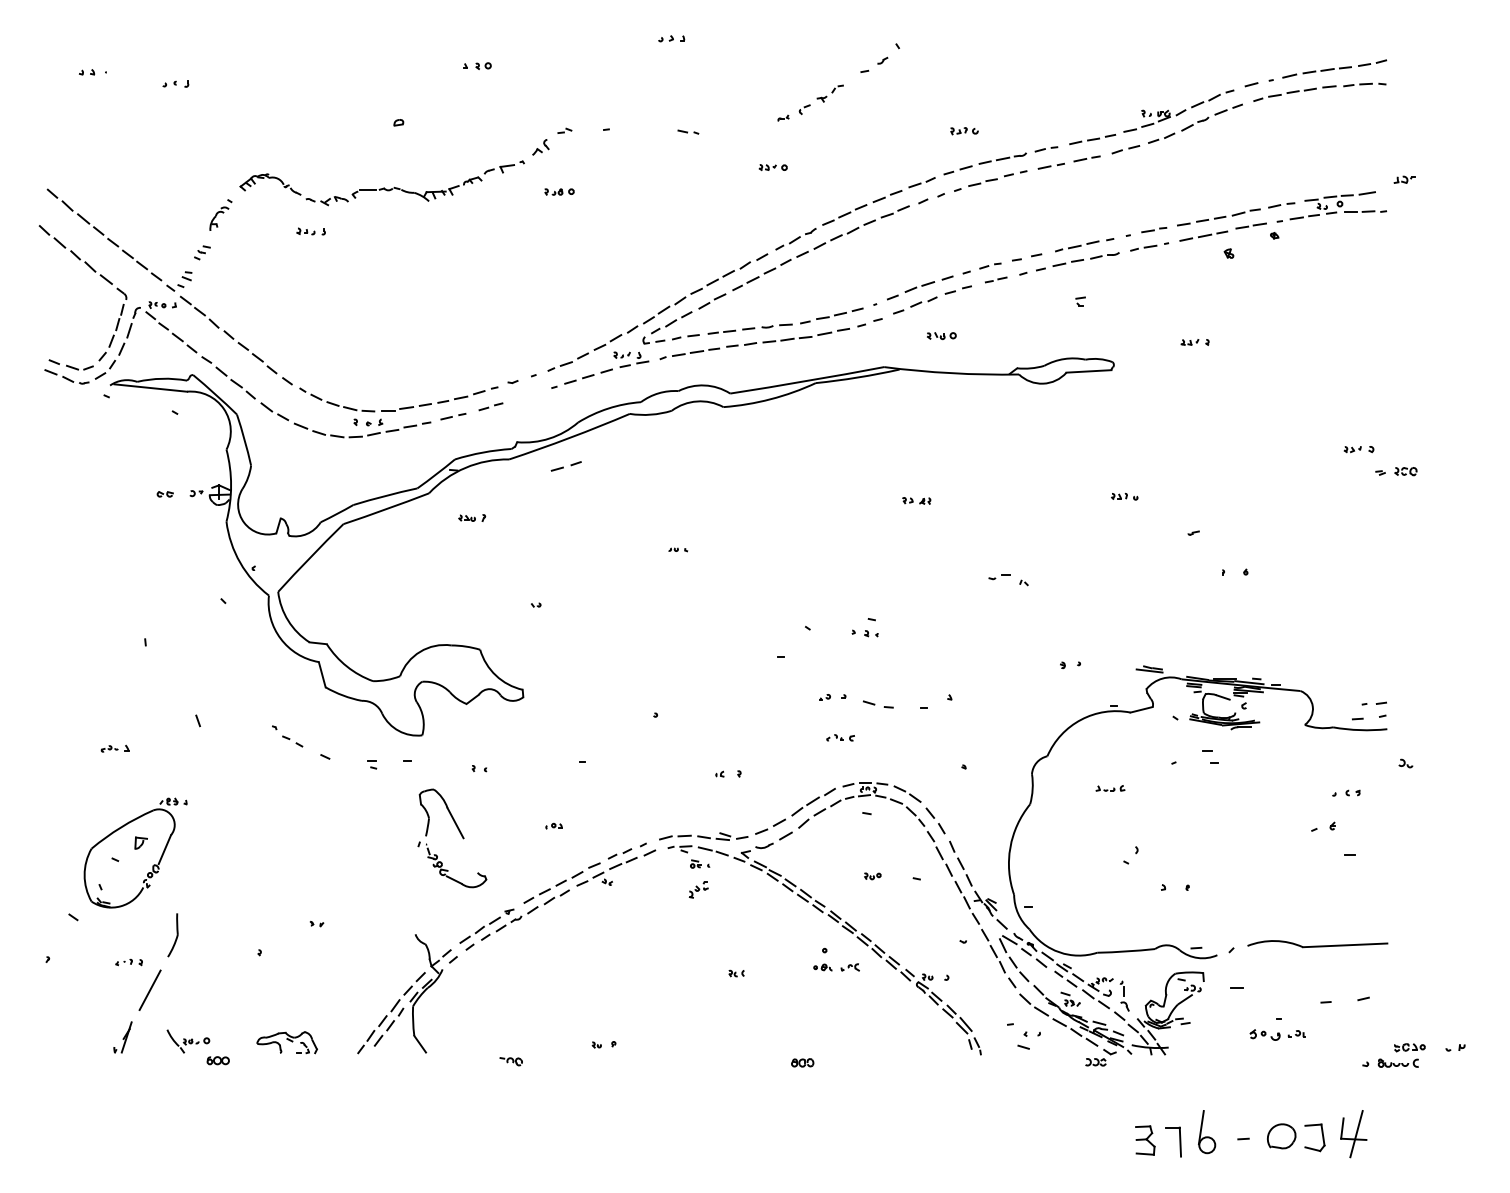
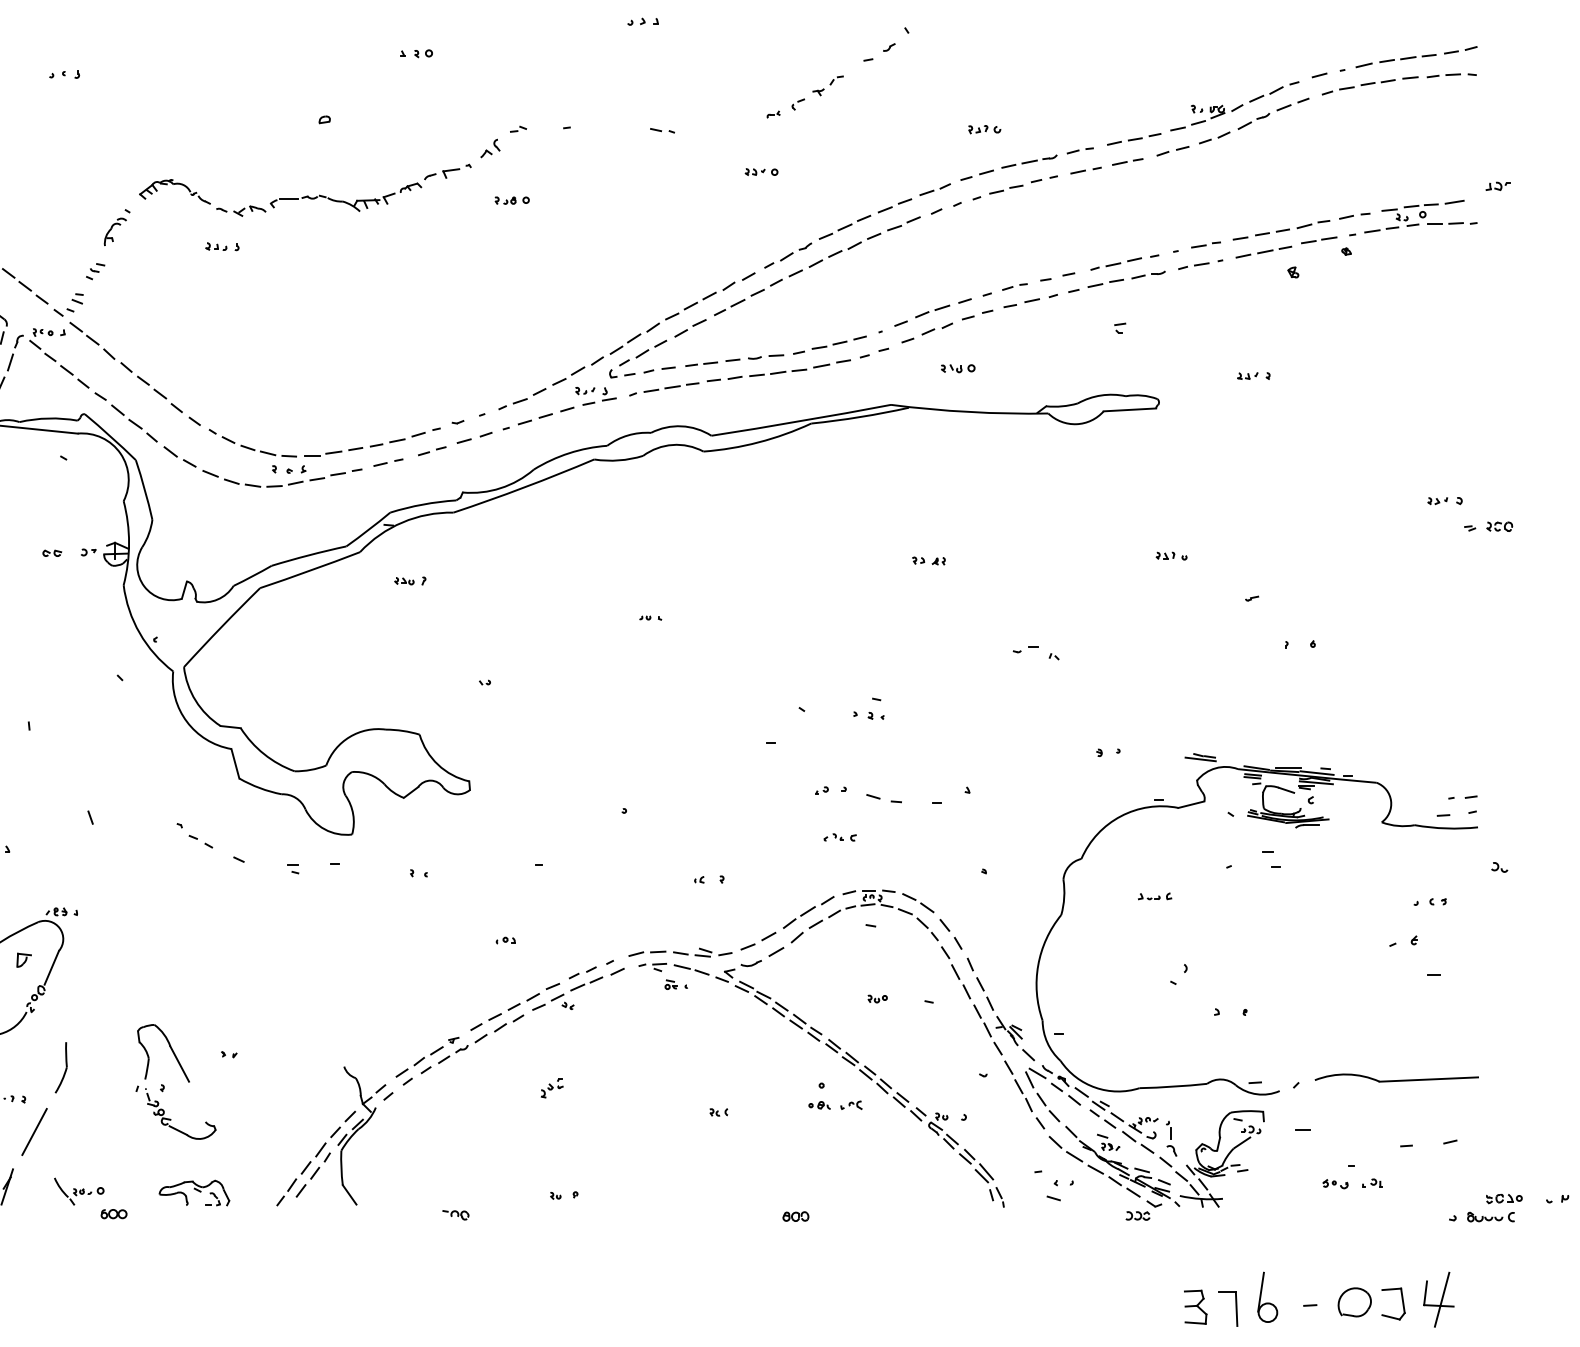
part: (995, 279) -> (1020, 302), size x1.43
part: (565, 466) -> (473, 438), moved
part: (460, 834) -> (185, 1077), moved
part: (698, 889) -> (551, 1087), moved
part: (1265, 1034) -> (1335, 1183), size x0.71

